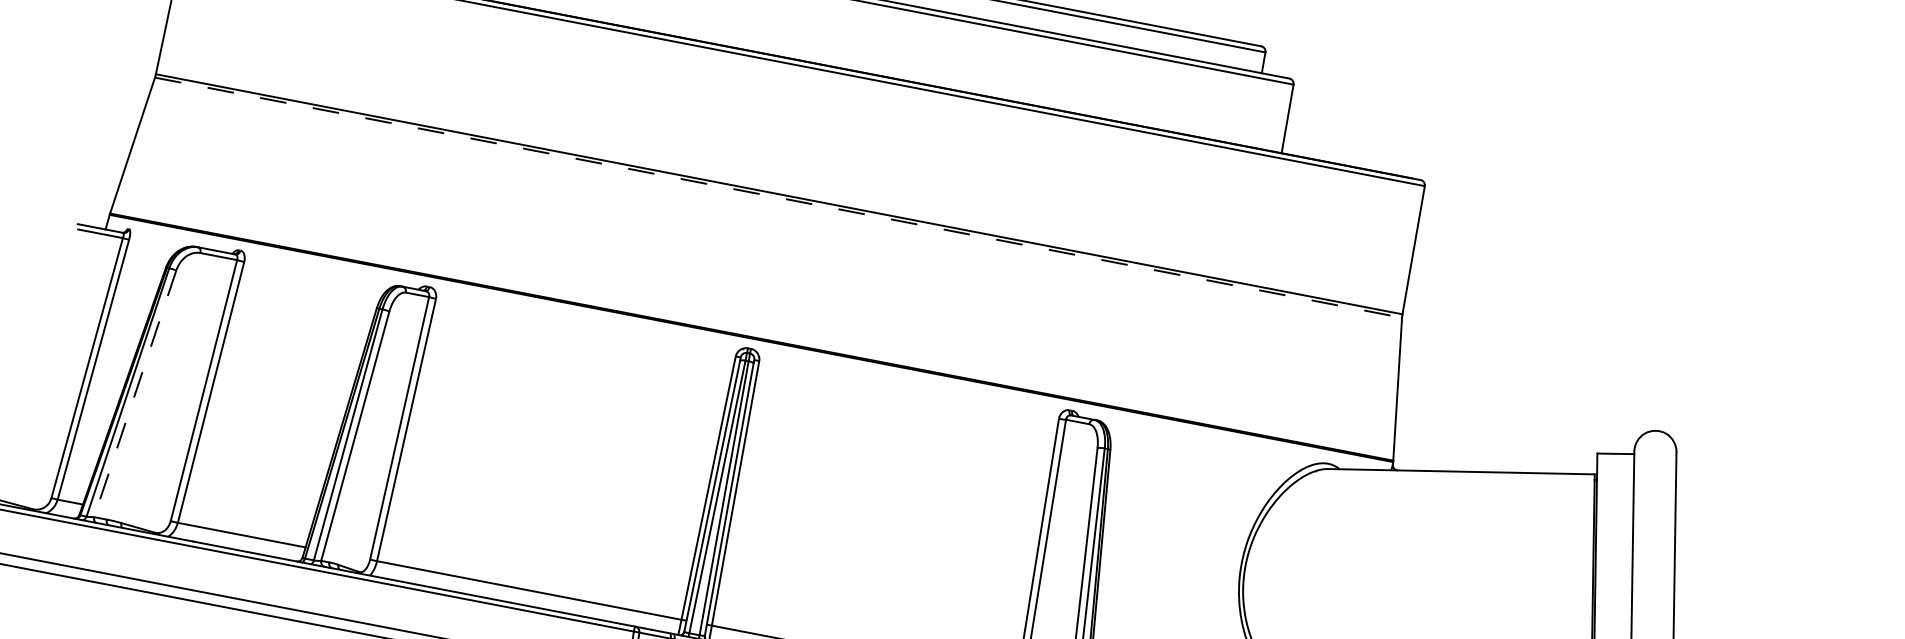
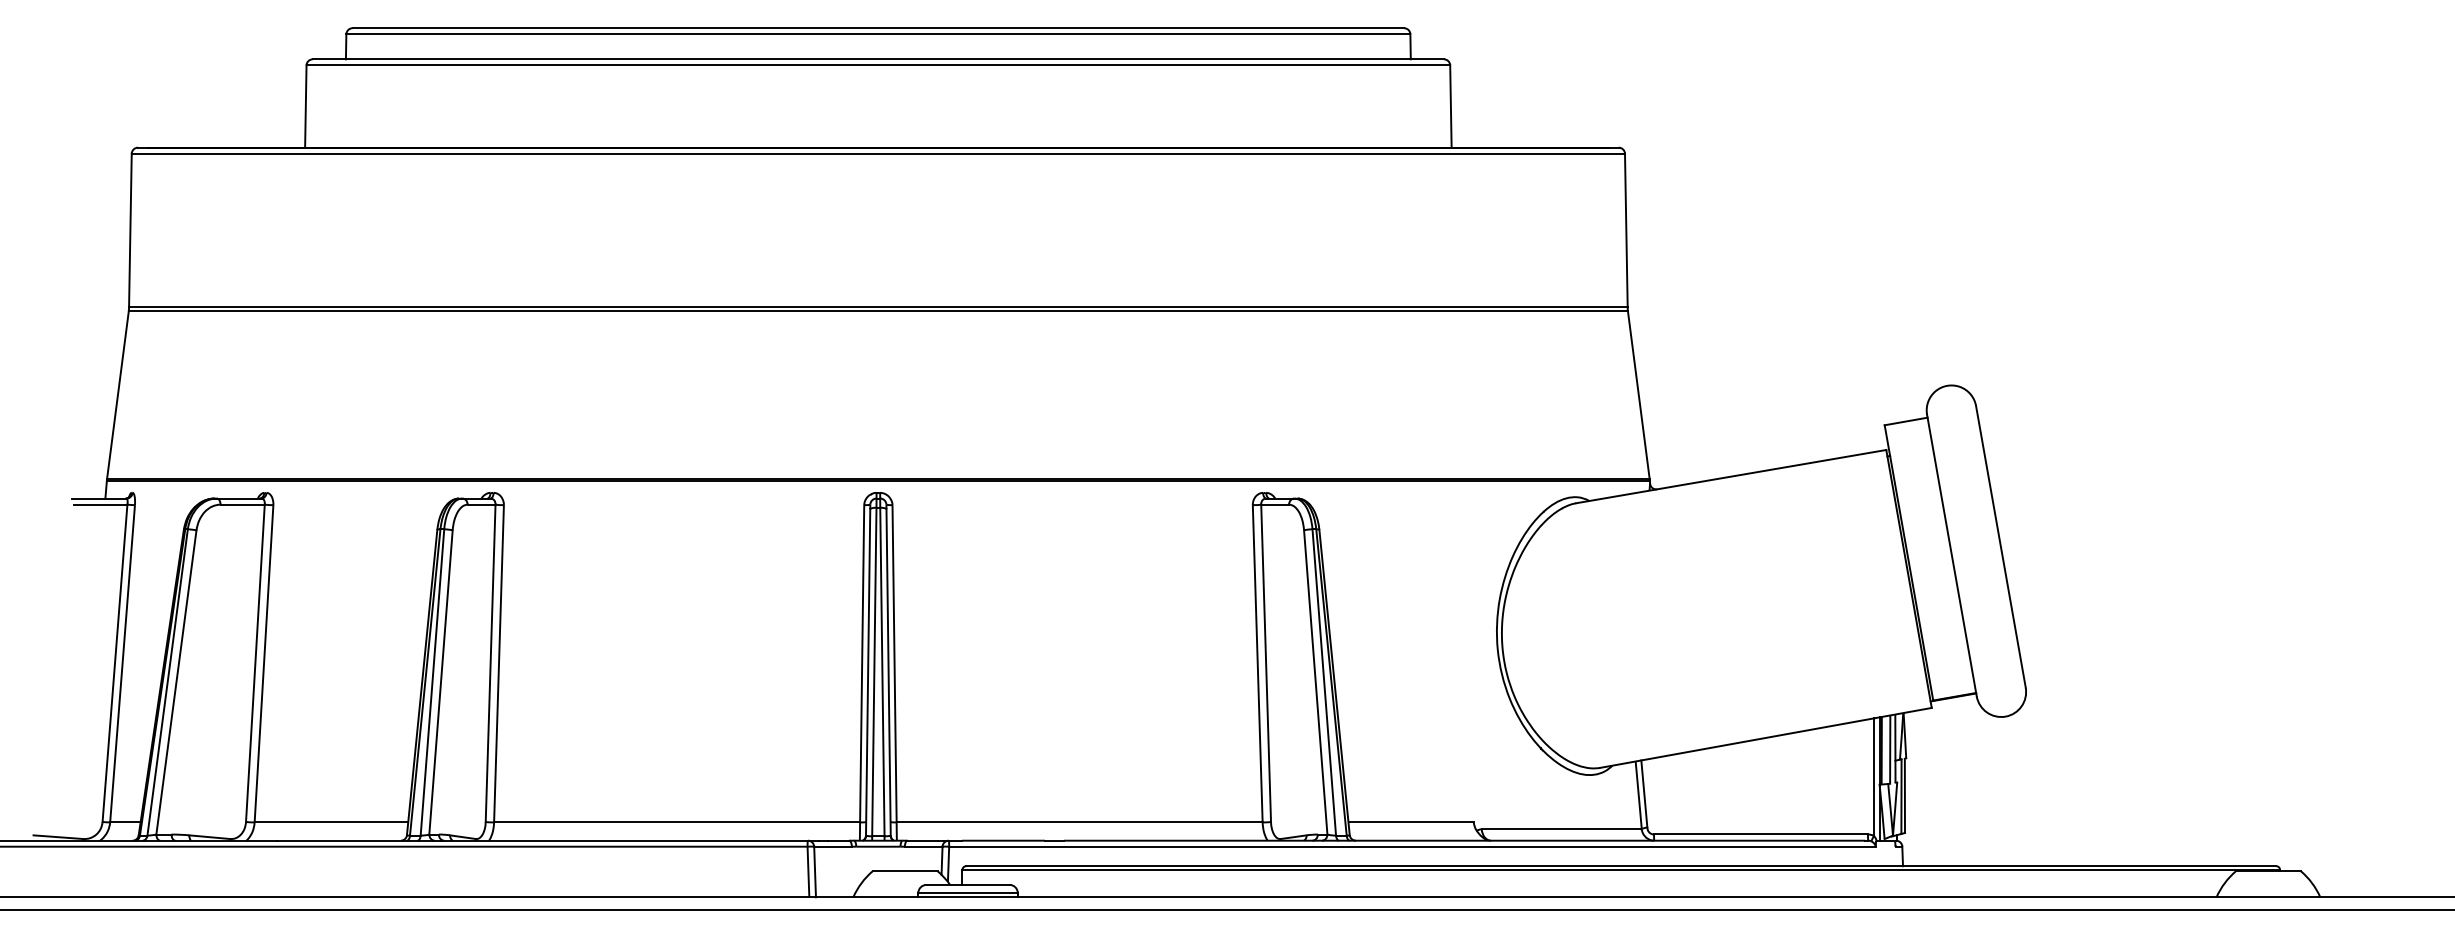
line: (778, 197) -> (878, 311), dashed -> solid
line: (135, 393) -> (176, 682), dashed -> solid

